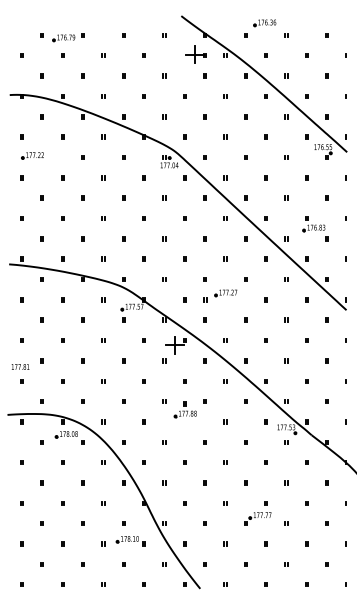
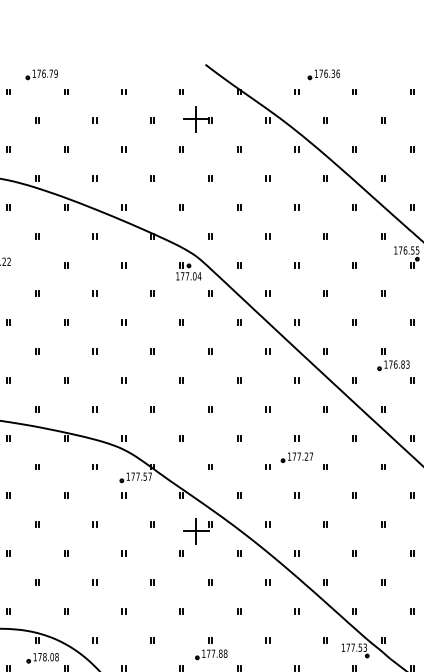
part: (63, 38) -> (41, 75), moved
part: (195, 54) -> (197, 119), moved
part: (220, 295) -> (289, 460), moved
part: (184, 409) -> (210, 647), moved

